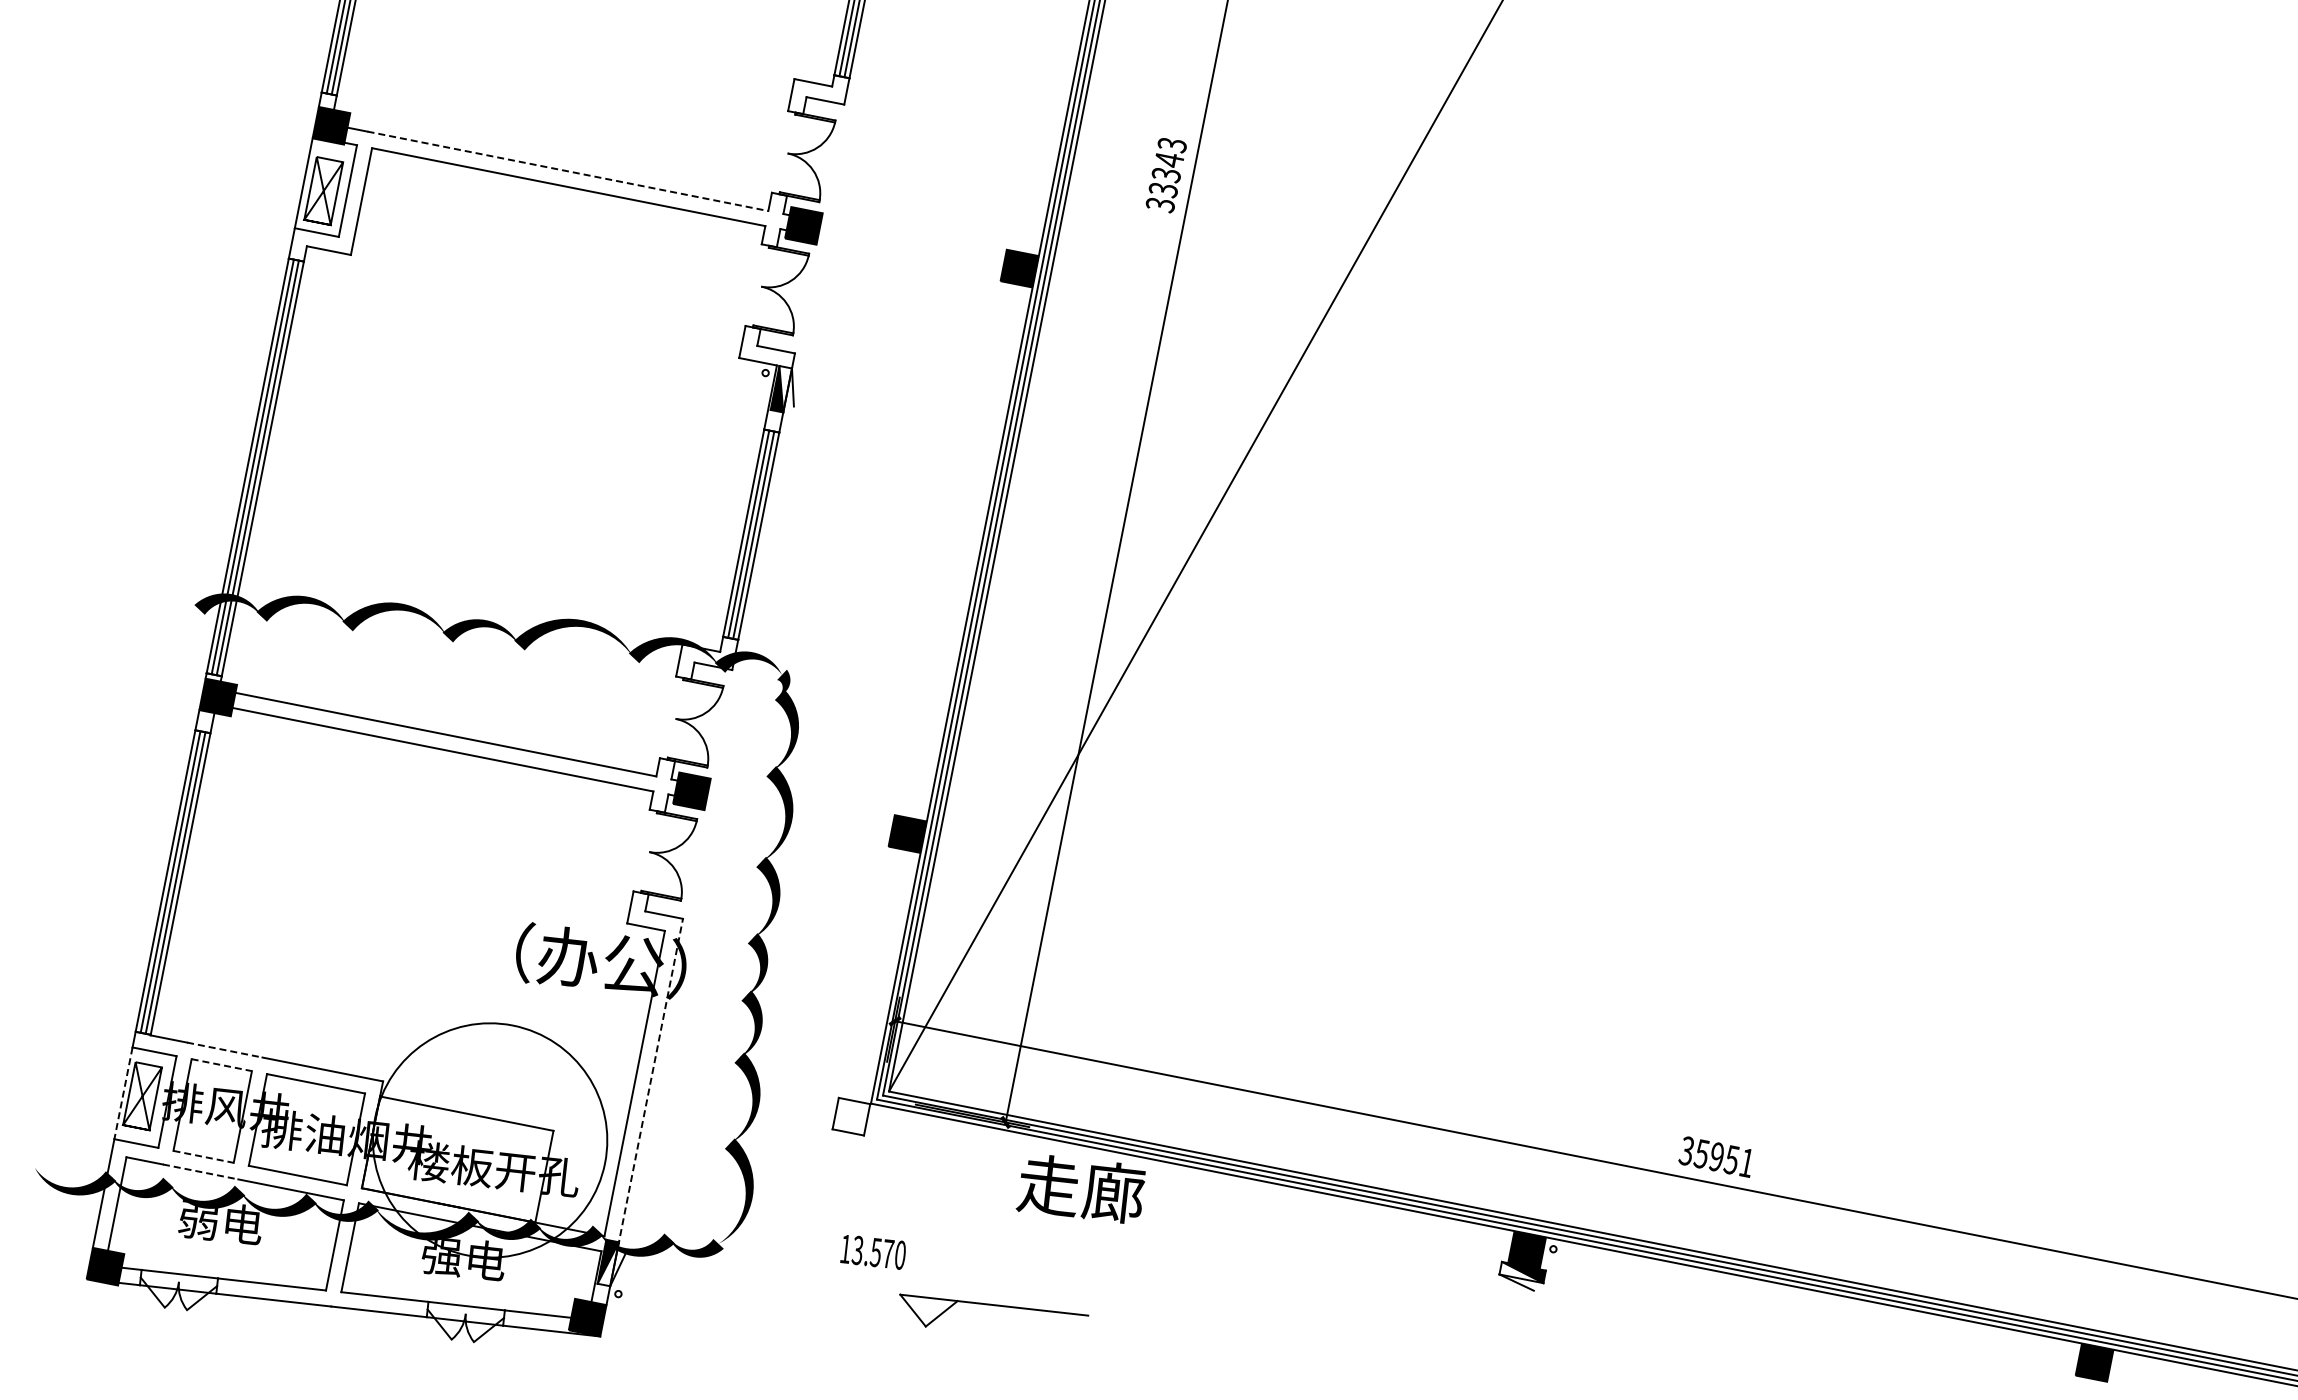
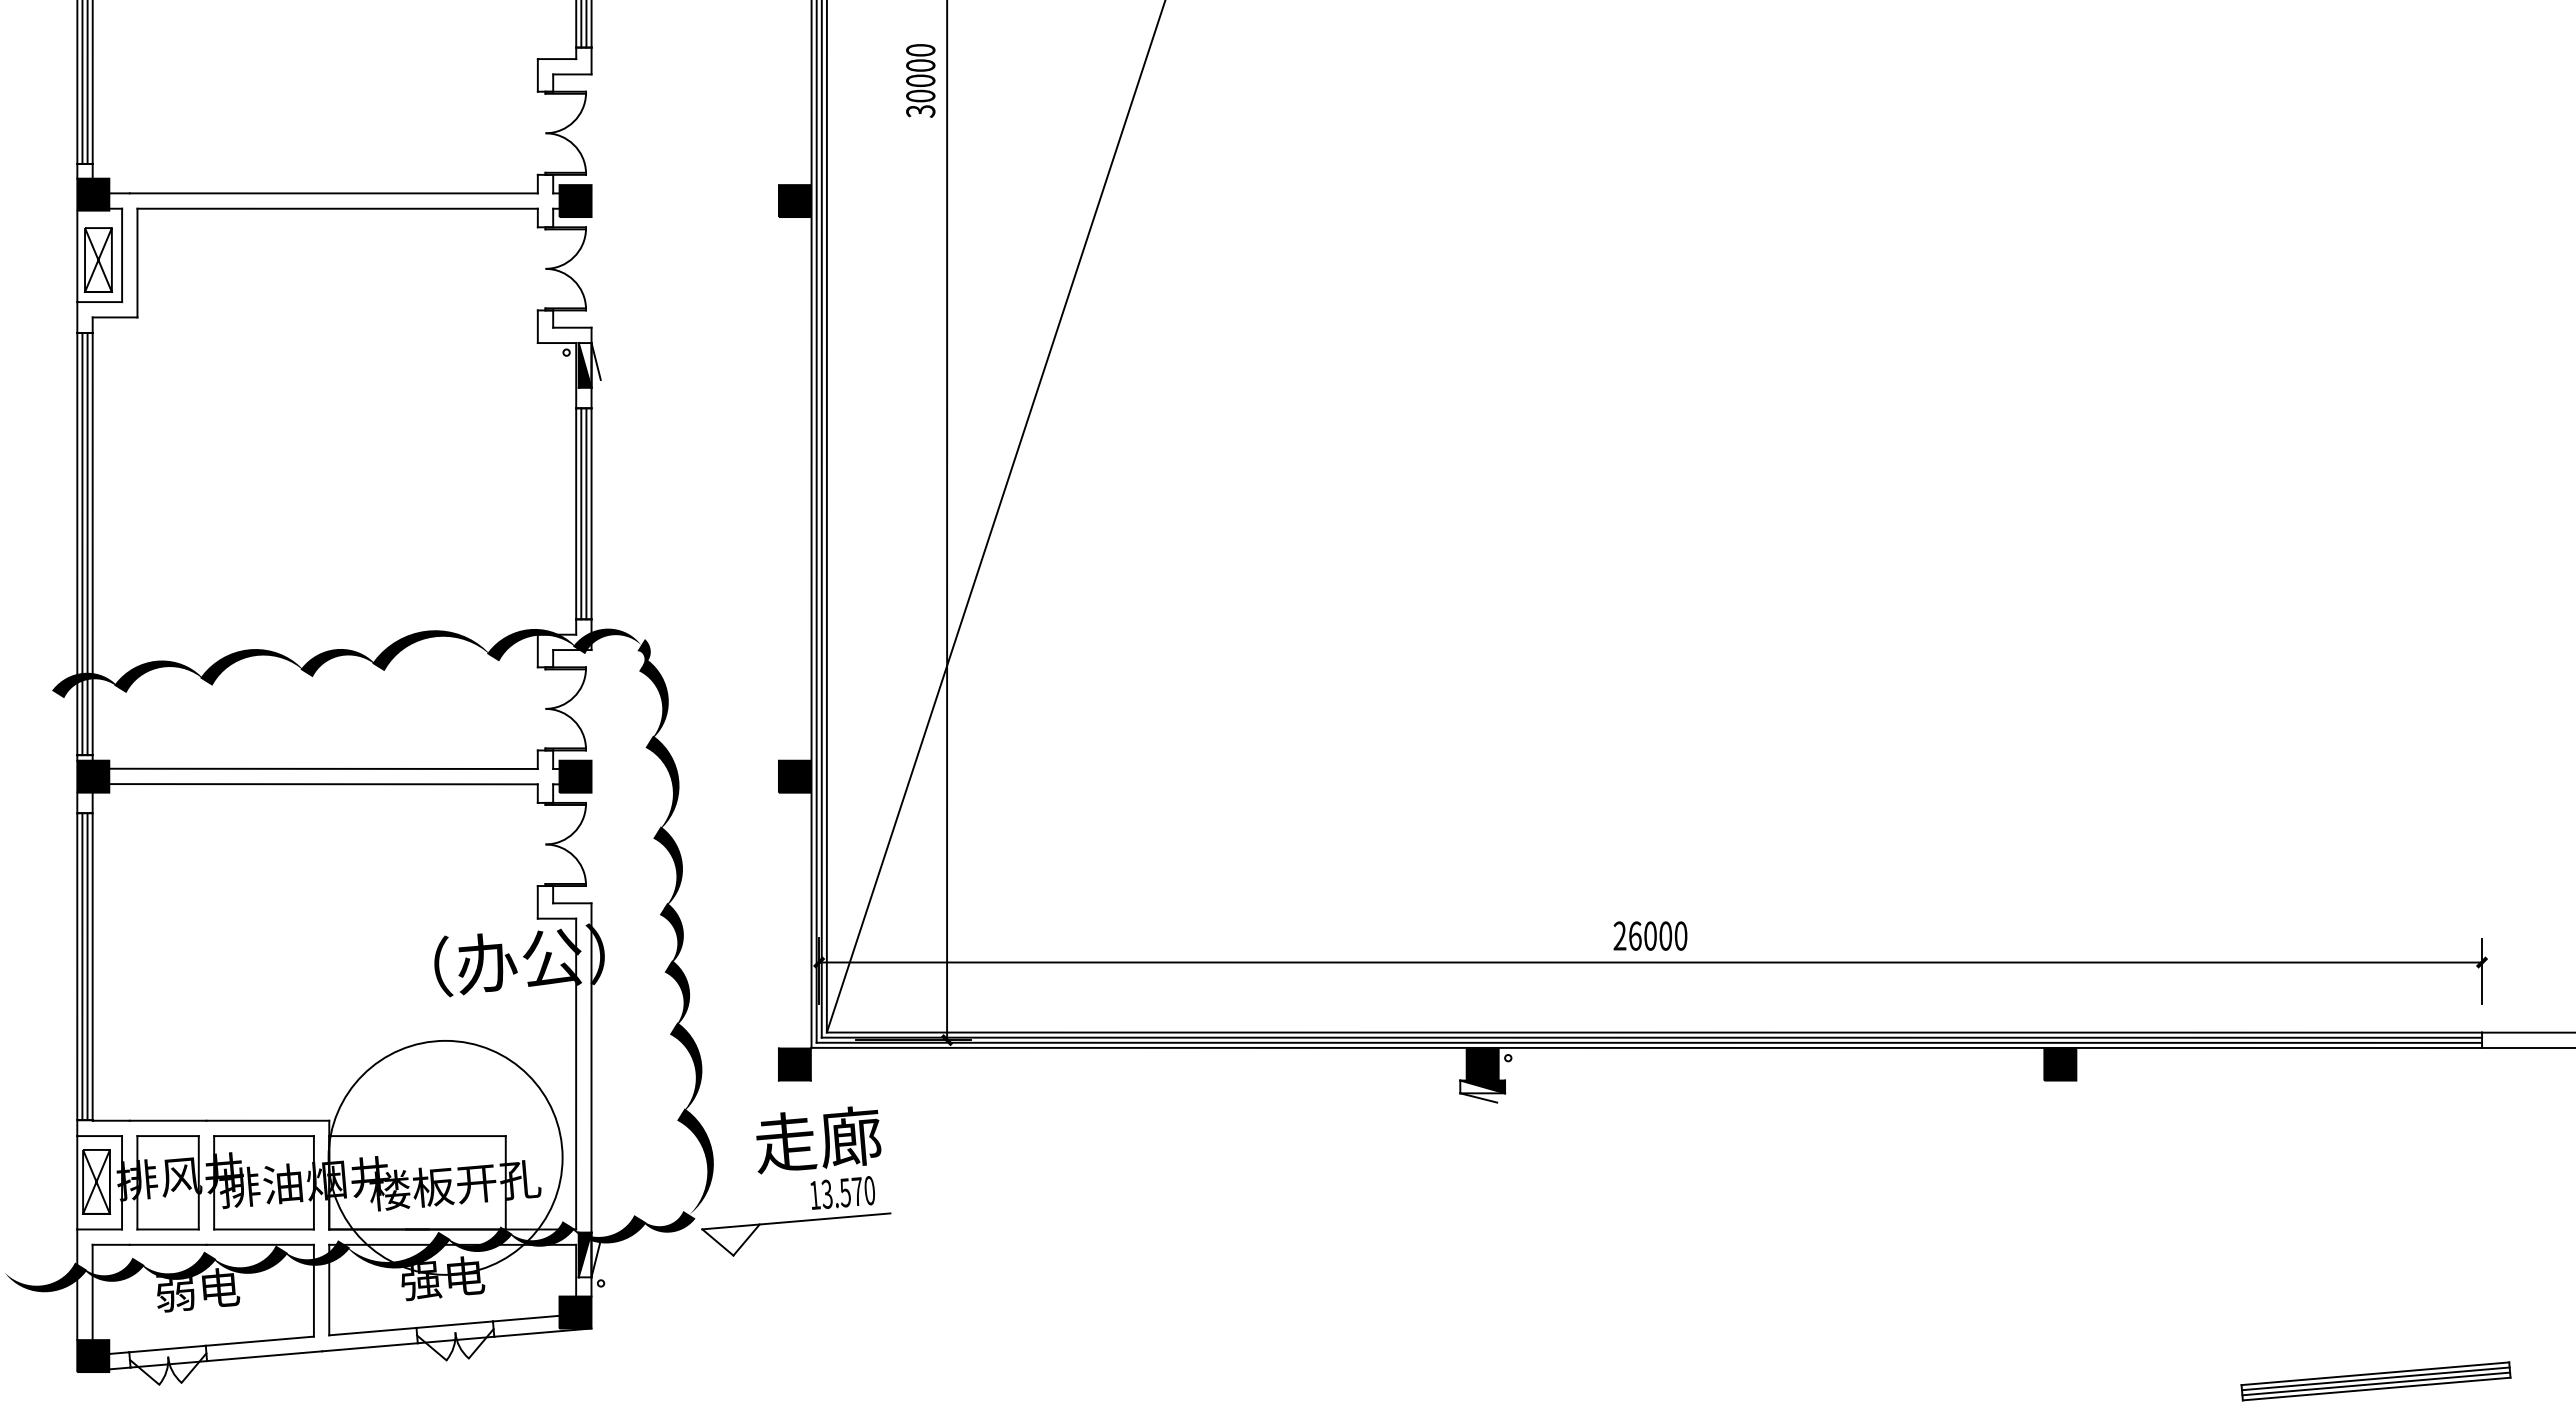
text: (1167, 167) -> (920, 73), 33343 -> 30000
line: (568, 171) -> (334, 193), dashed -> solid
line: (225, 1049) -> (168, 1120), dashed -> solid
line: (222, 1065) -> (168, 1136), dashed -> solid
line: (650, 1083) -> (591, 1070), dashed -> solid
line: (123, 1093) -> (77, 1182), dashed -> solid
fill: (851, 1116) -> (794, 1064), added
line: (204, 1156) -> (168, 1229), dashed -> solid
text: (1717, 1156) -> (1650, 935), 35951 -> 26000
line: (201, 1171) -> (168, 1244), dashed -> solid
text: (1081, 1189) -> (818, 1140), moved
part: (994, 1306) -> (796, 1222), moved

